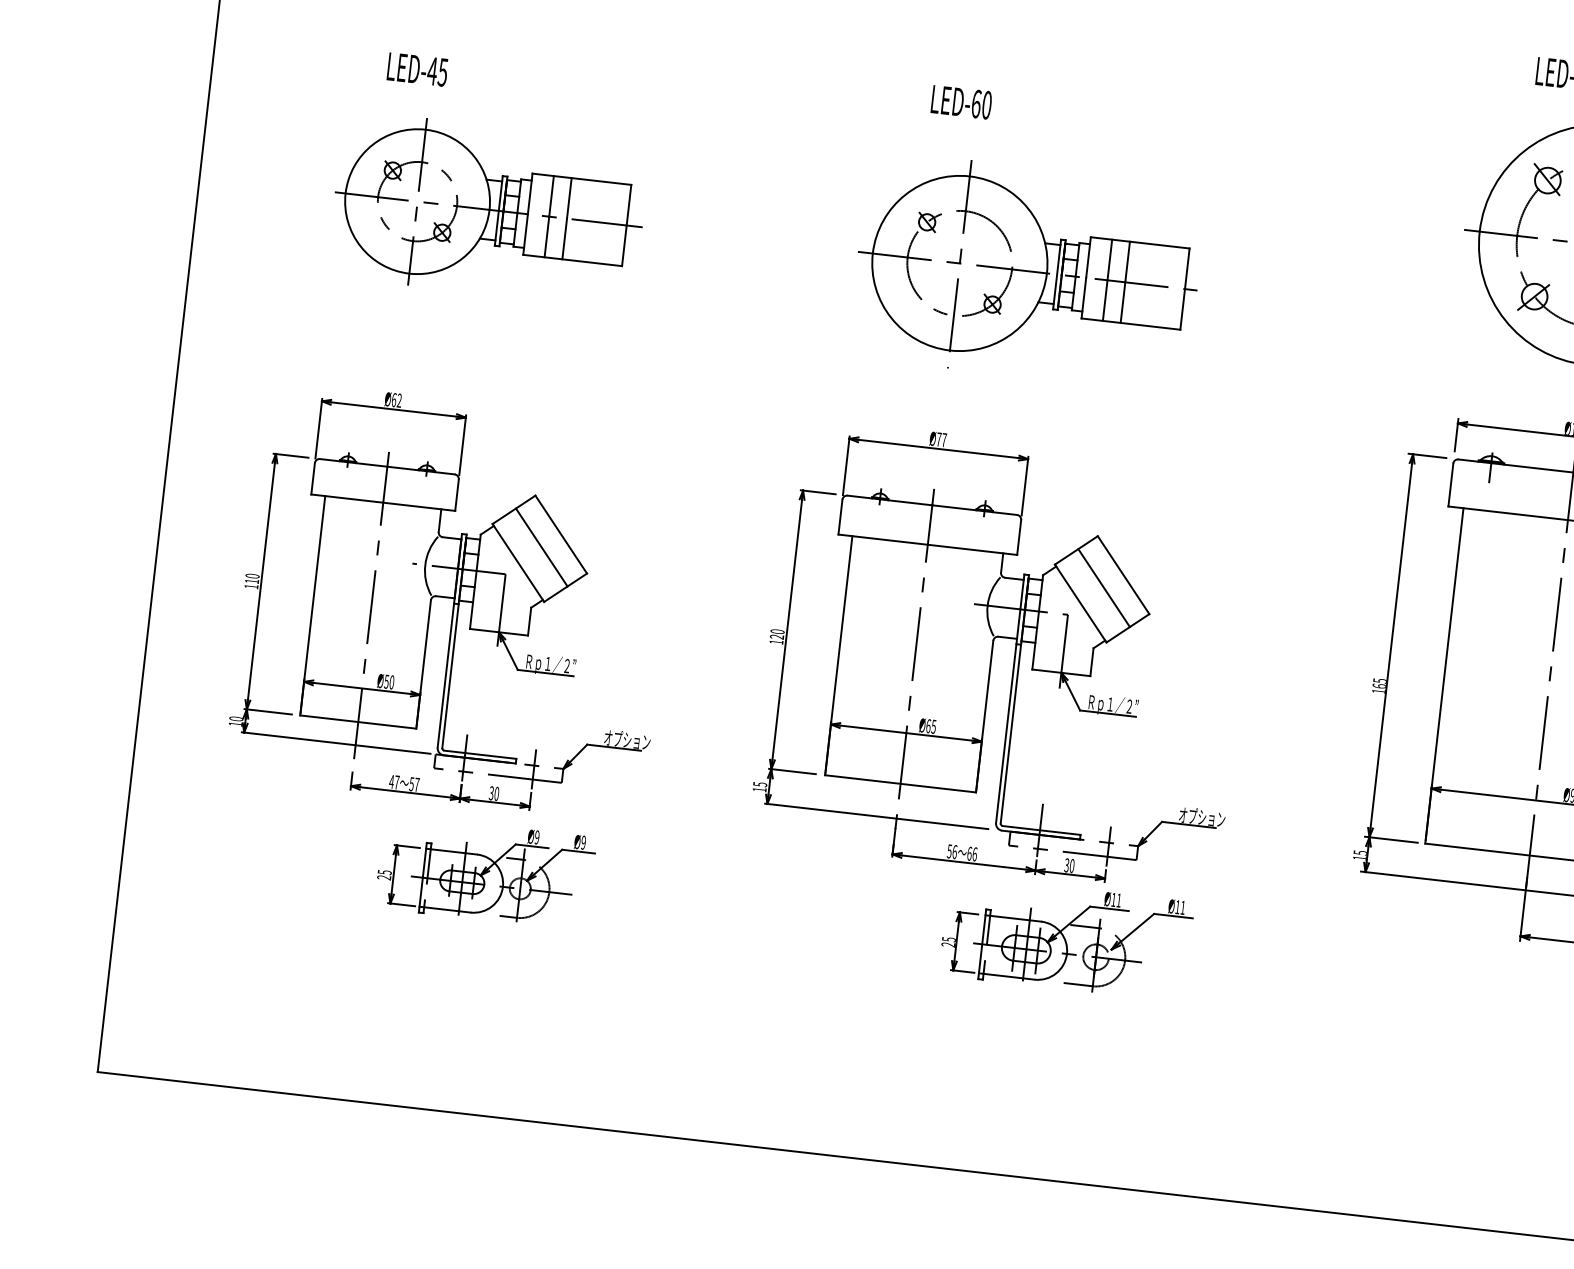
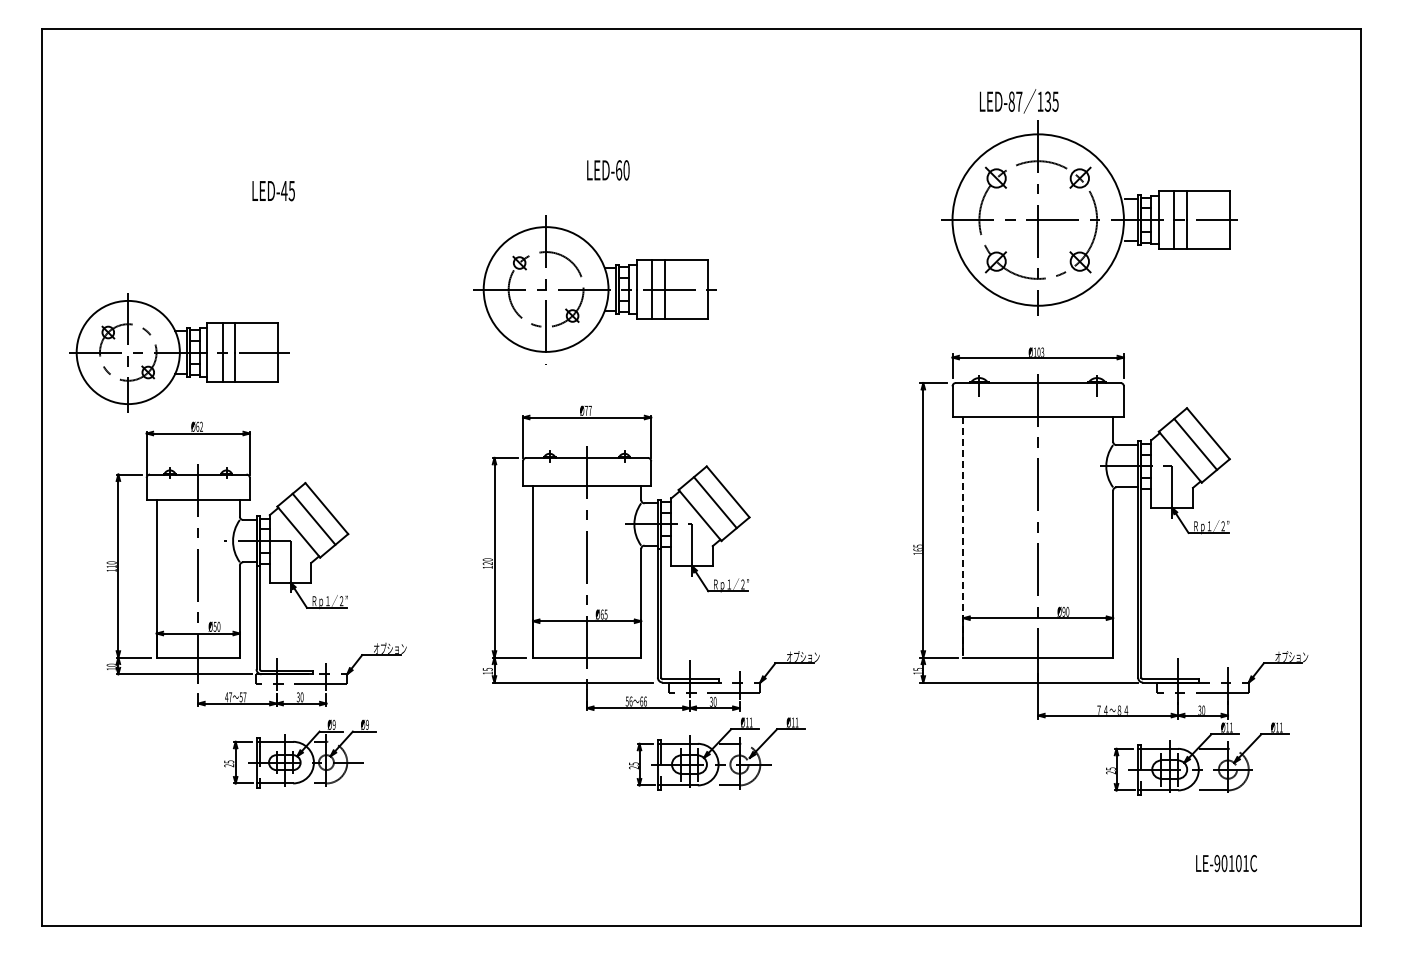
text: (417, 70) -> (273, 191), moved
text: (961, 102) -> (608, 170), moved
part: (489, 209) -> (179, 352), moved
part: (1027, 271) -> (594, 289), moved
line: (1444, 676) -> (963, 537), solid -> dashed

